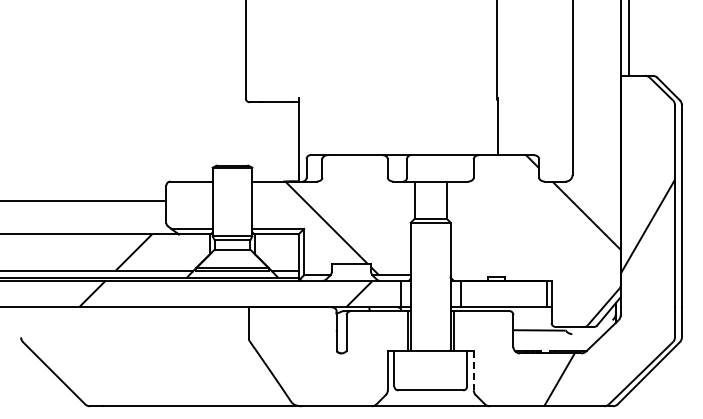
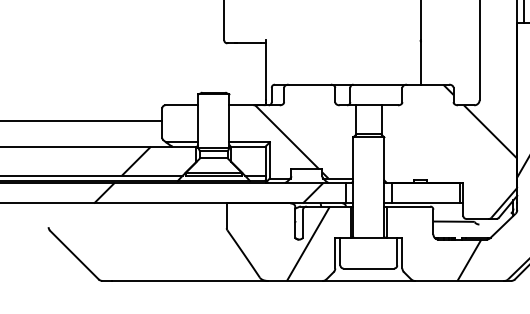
hatch: (353, 358) -> (308, 243), added
line: (473, 370) -> (402, 252), dashed -> solid

